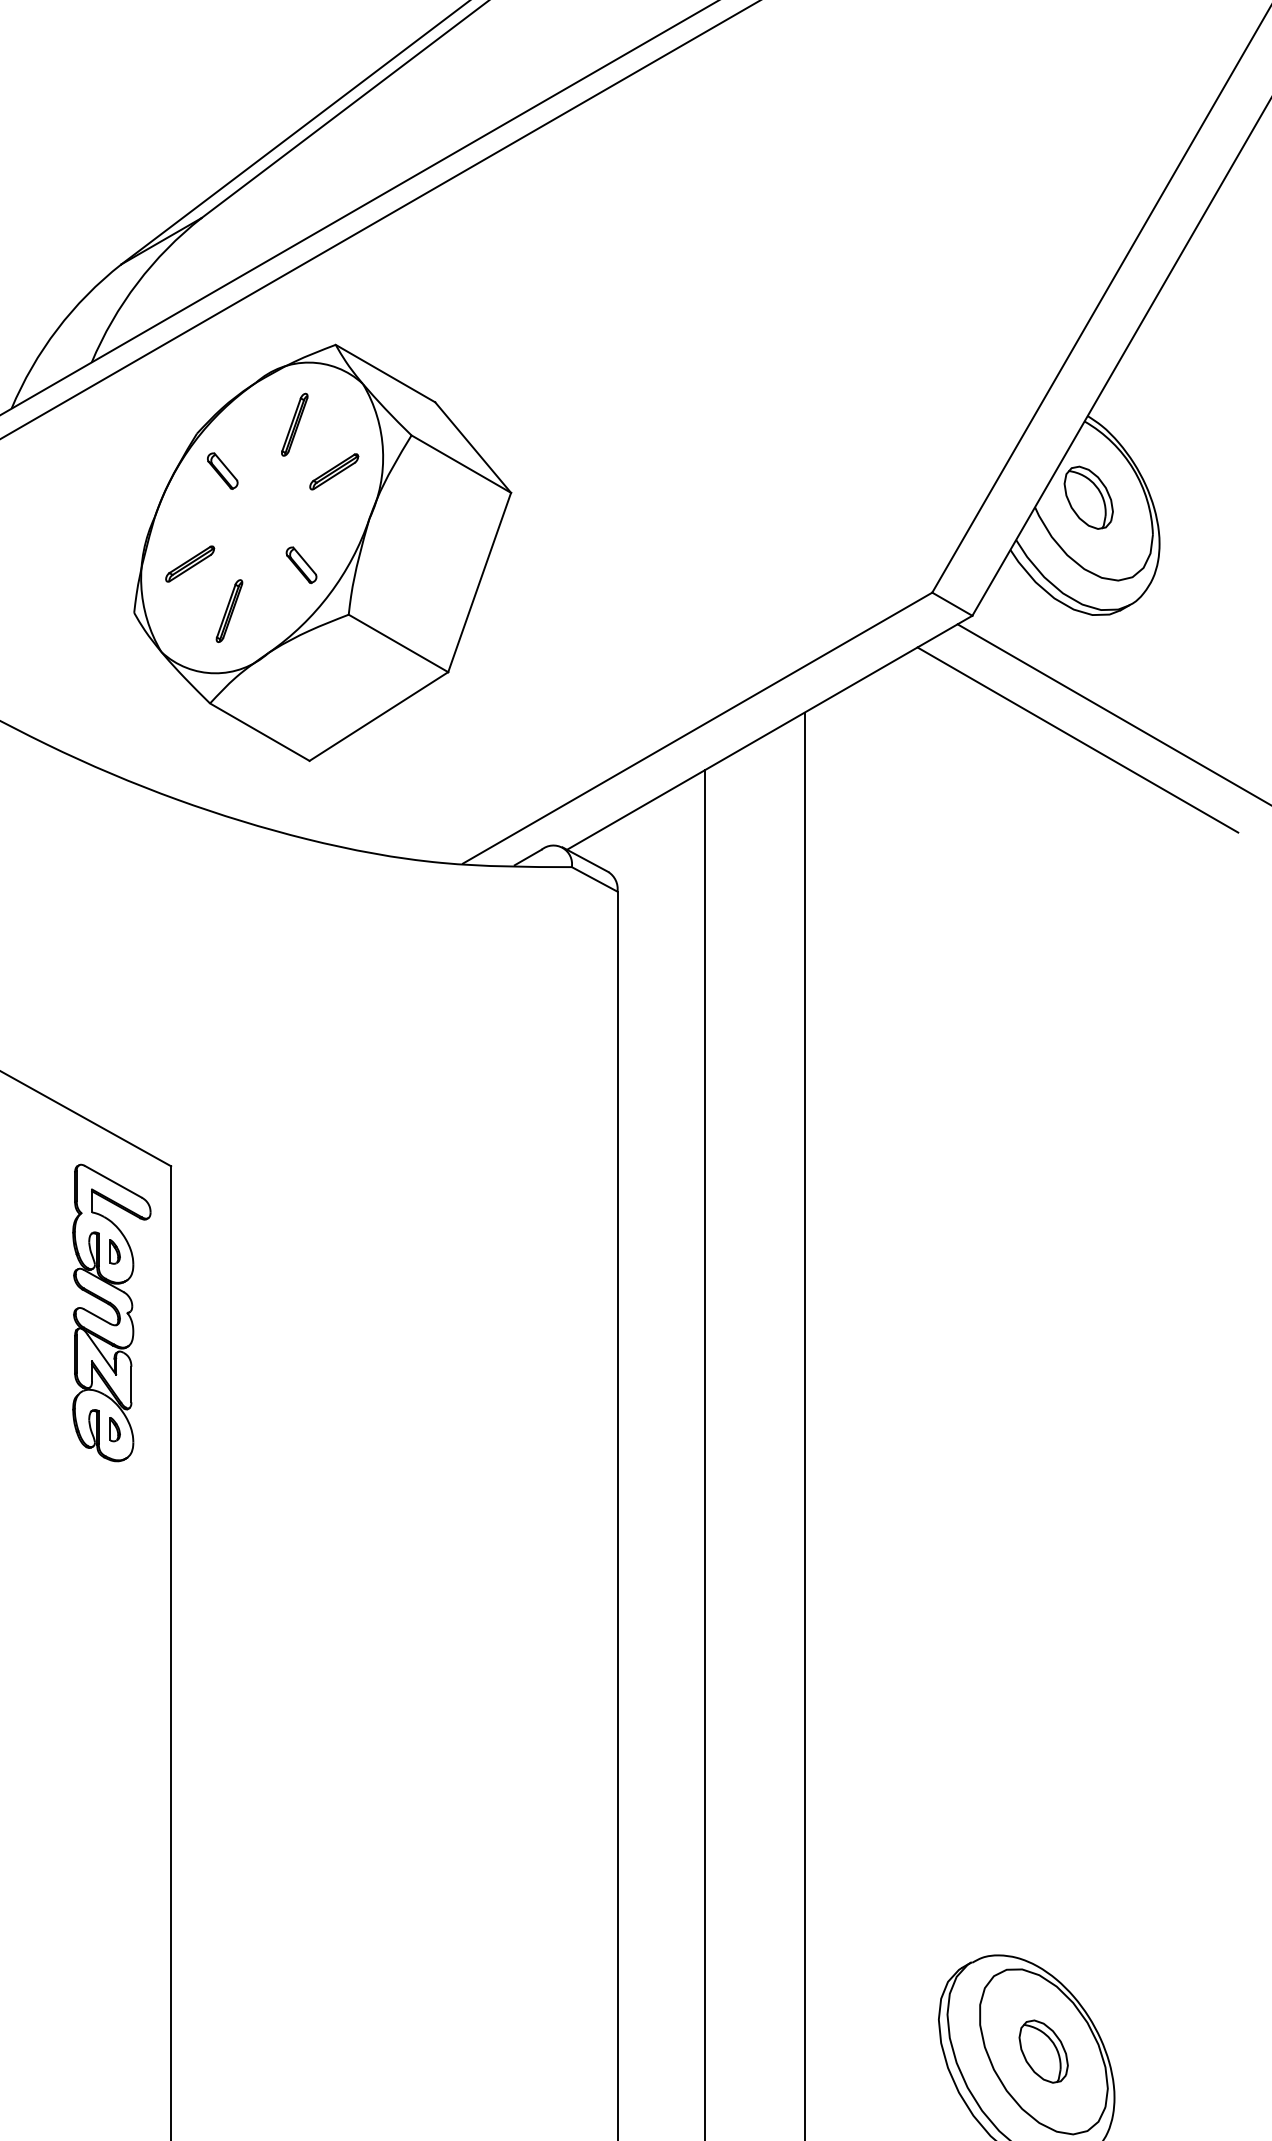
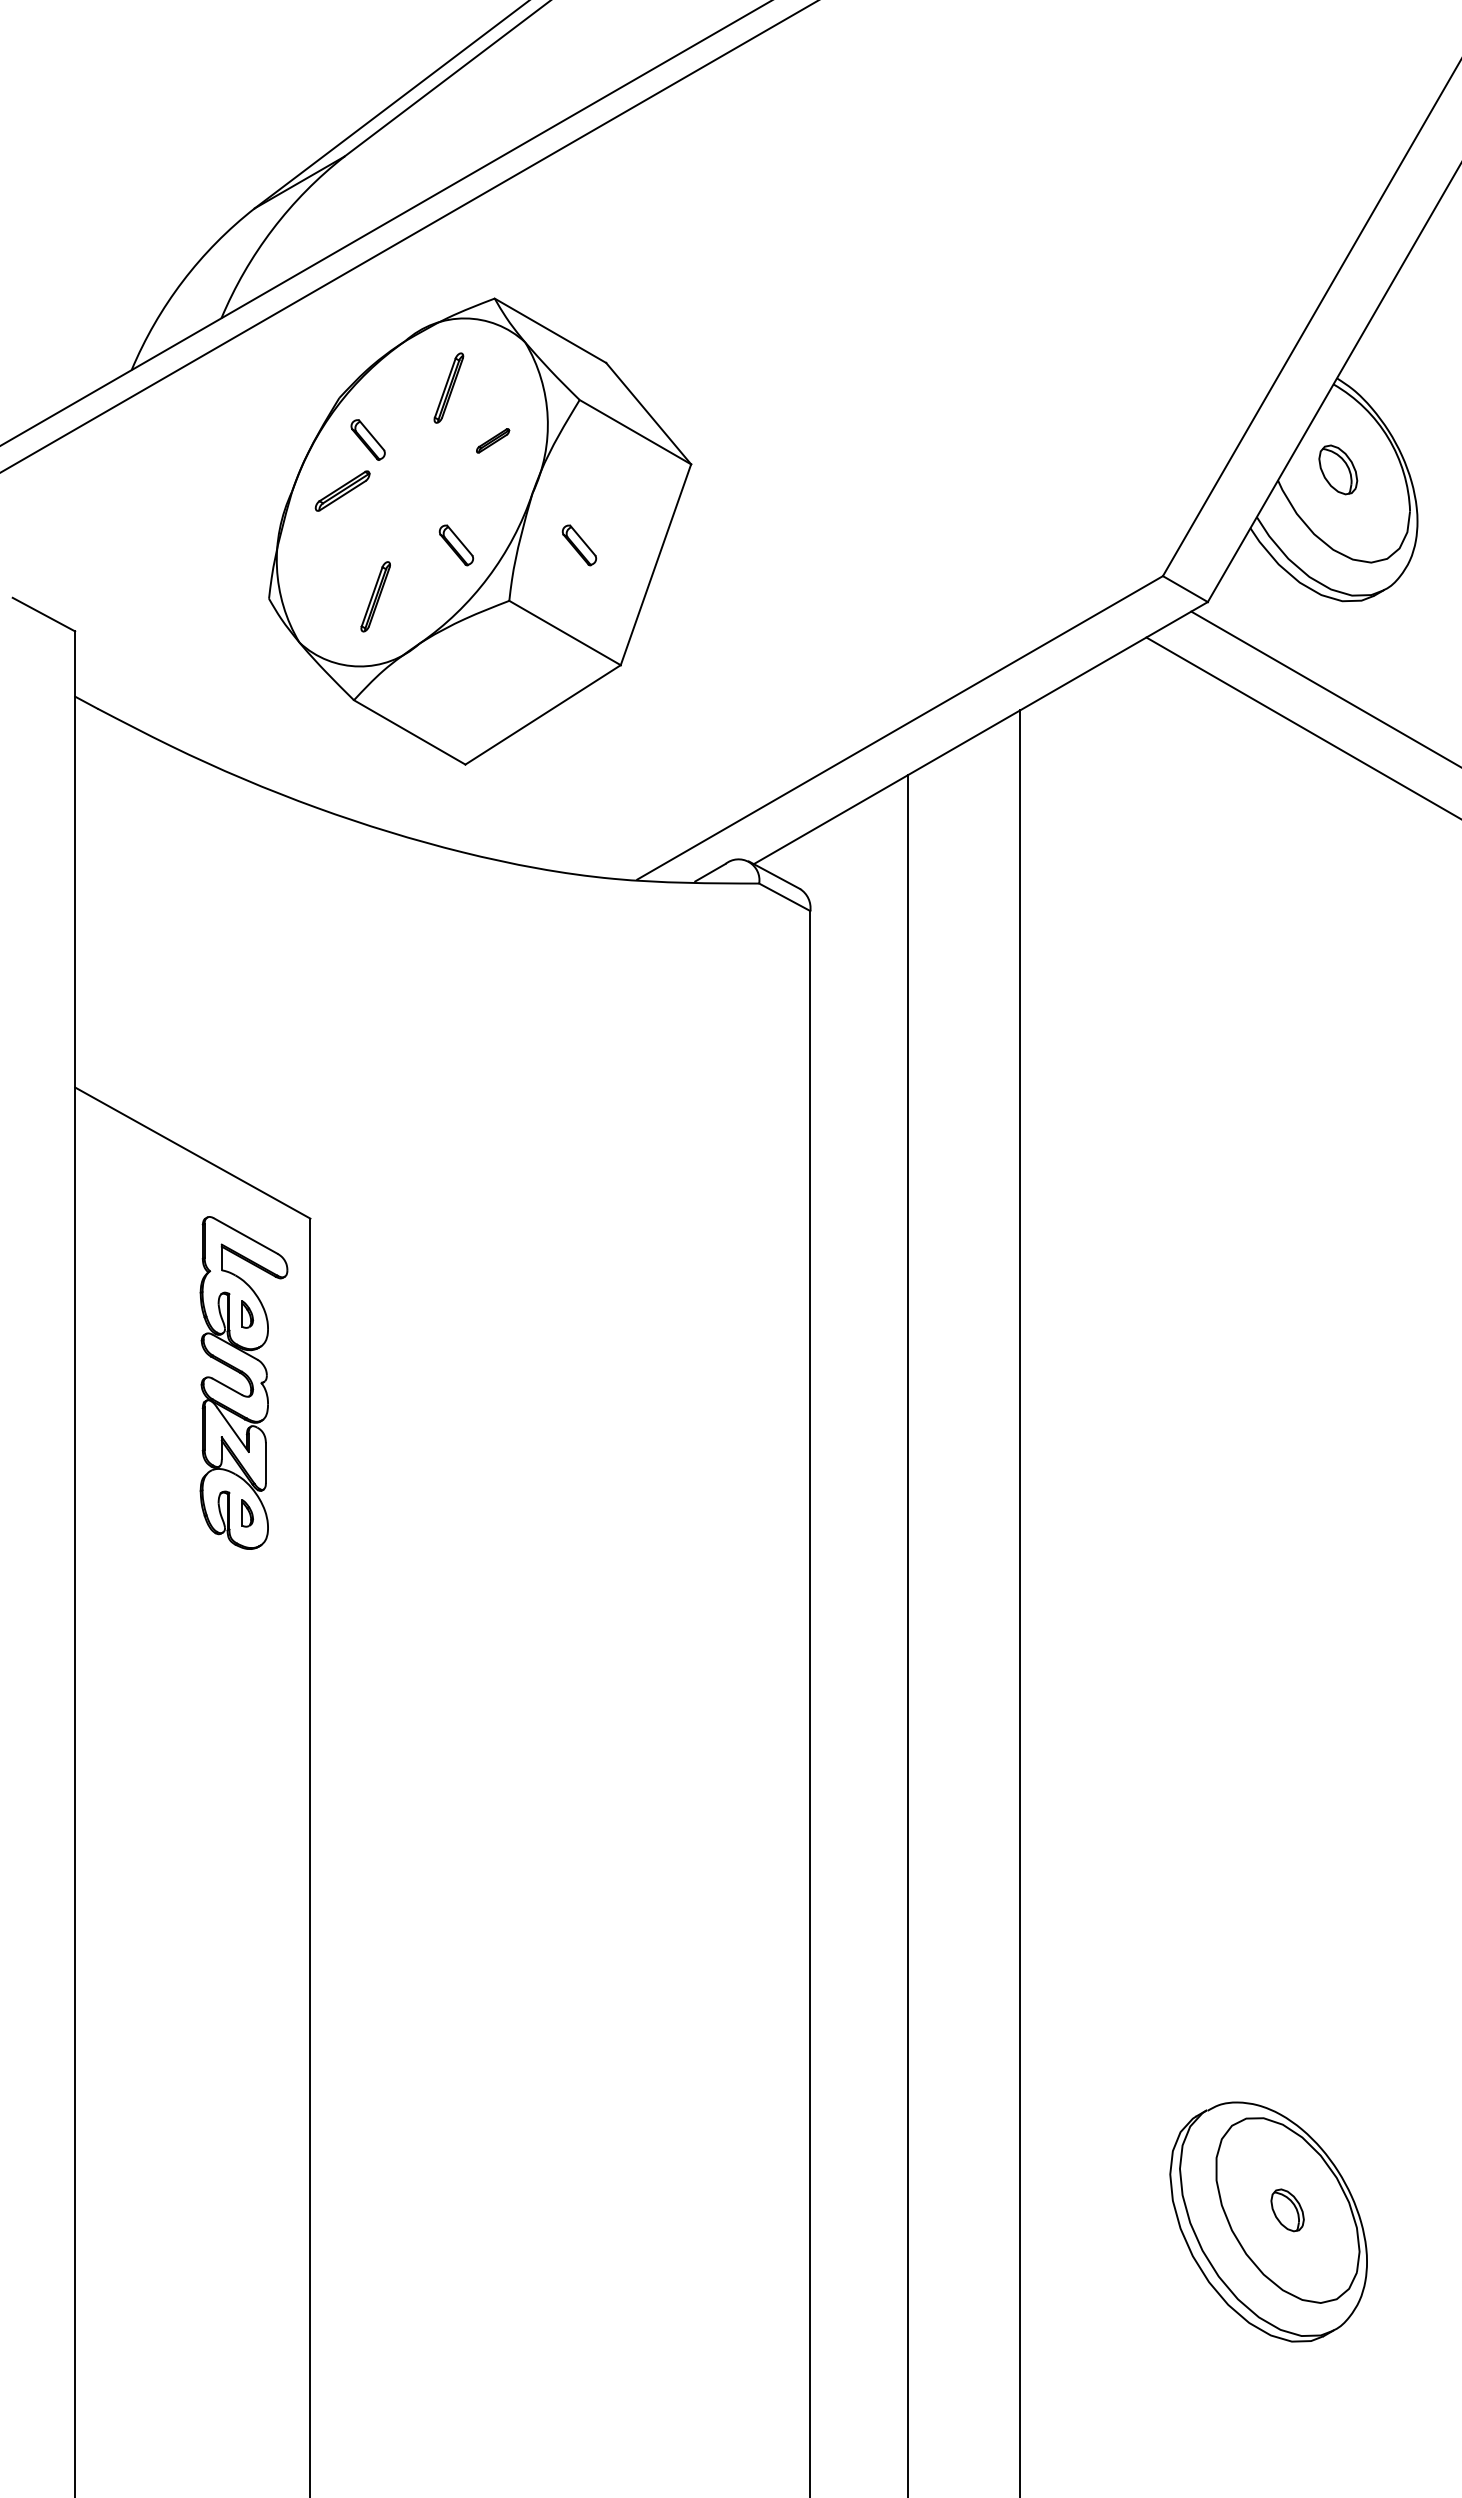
part: (333, 471) -> (492, 440), size x0.6
part: (1089, 497) -> (1338, 469), size x0.7
part: (189, 563) -> (342, 490), moved
part: (411, 565) -> (579, 545), added
part: (1043, 2051) -> (1287, 2210), size x0.6

